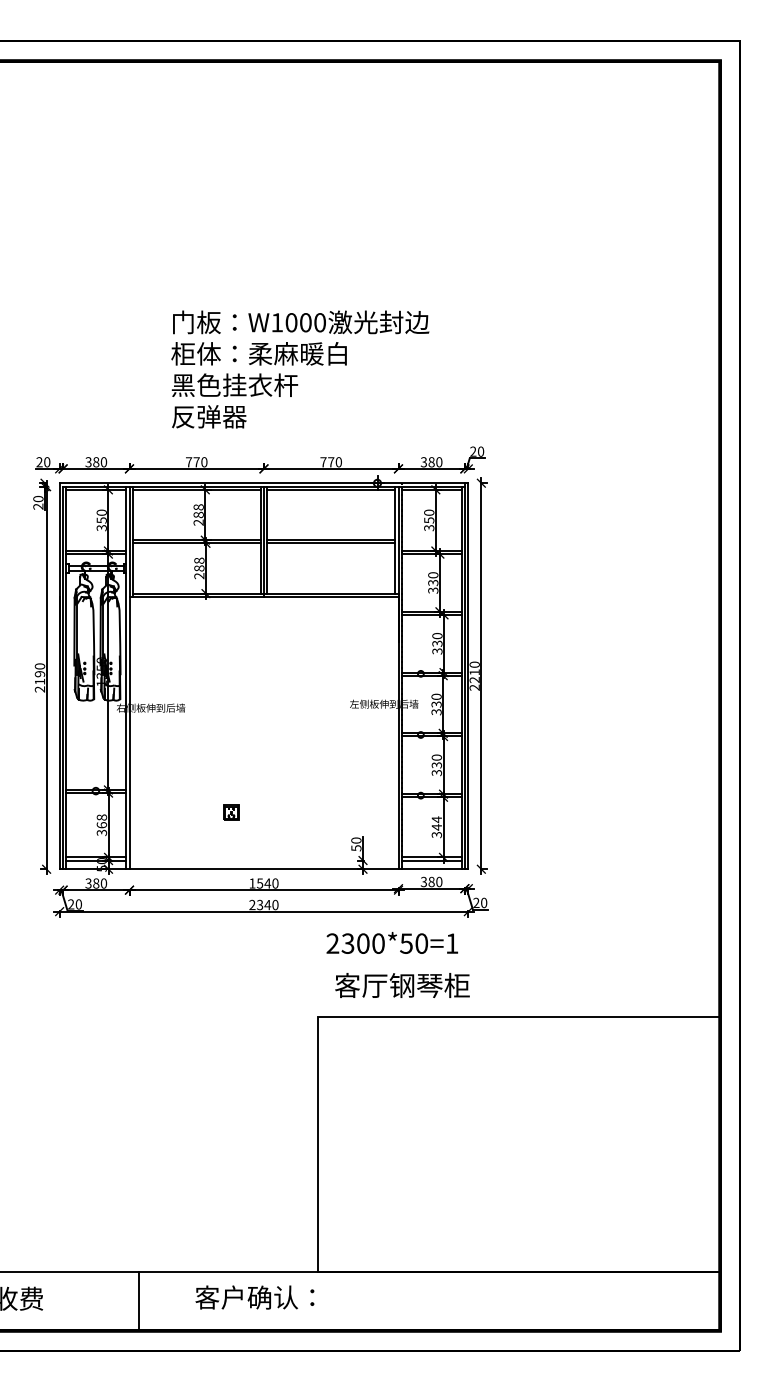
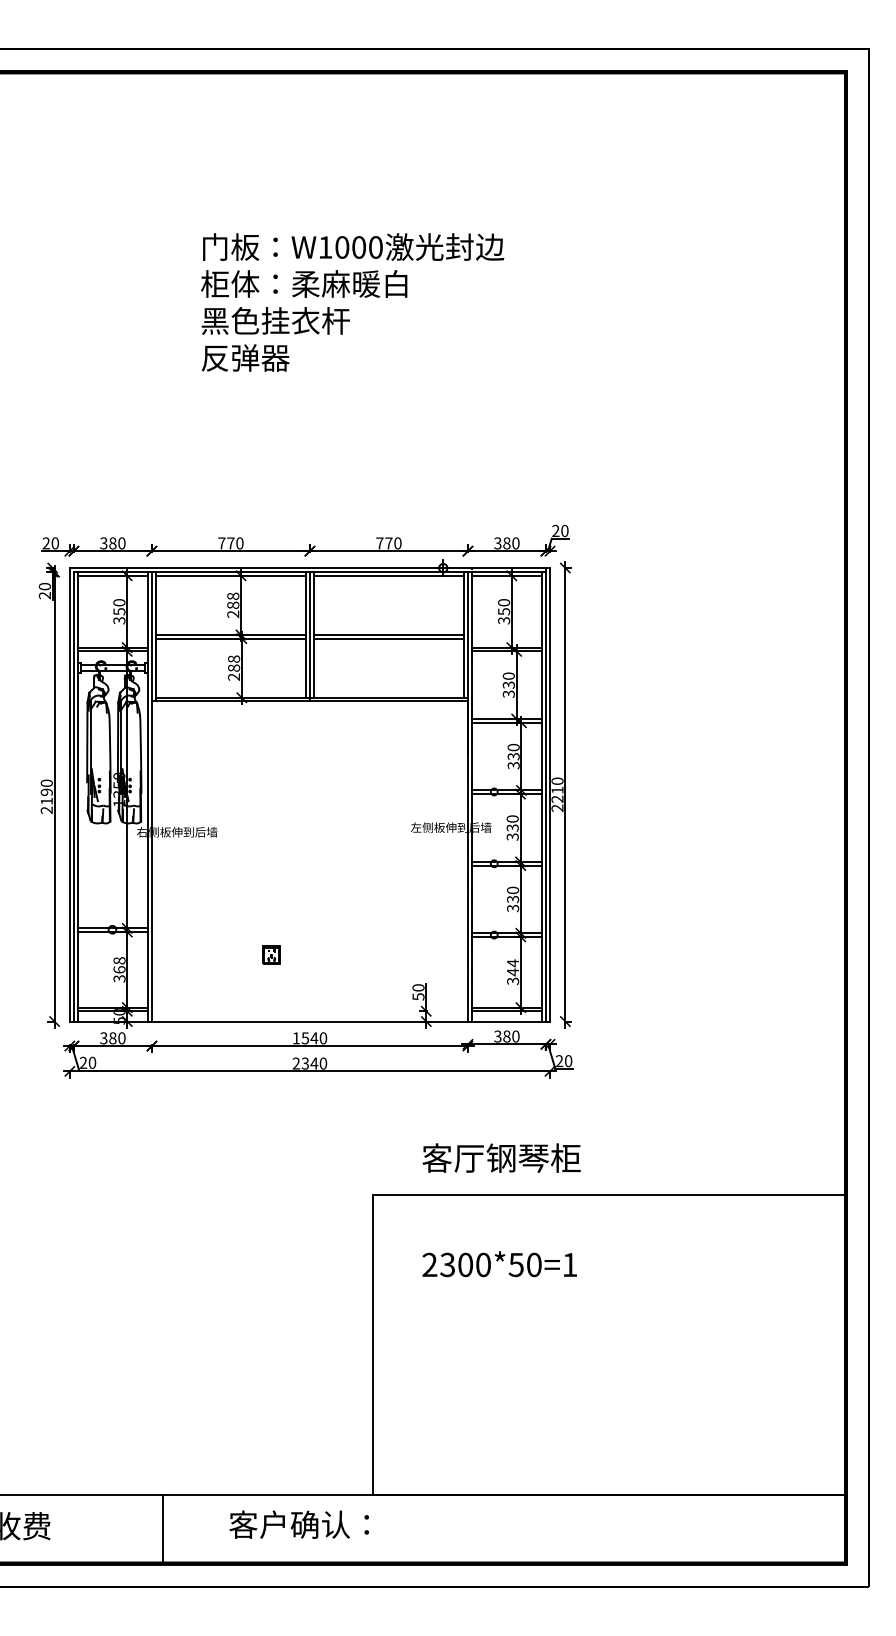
text: (300, 369) -> (352, 302), moved
text: (392, 943) -> (499, 1264), moved
text: (402, 984) -> (501, 1157), moved

